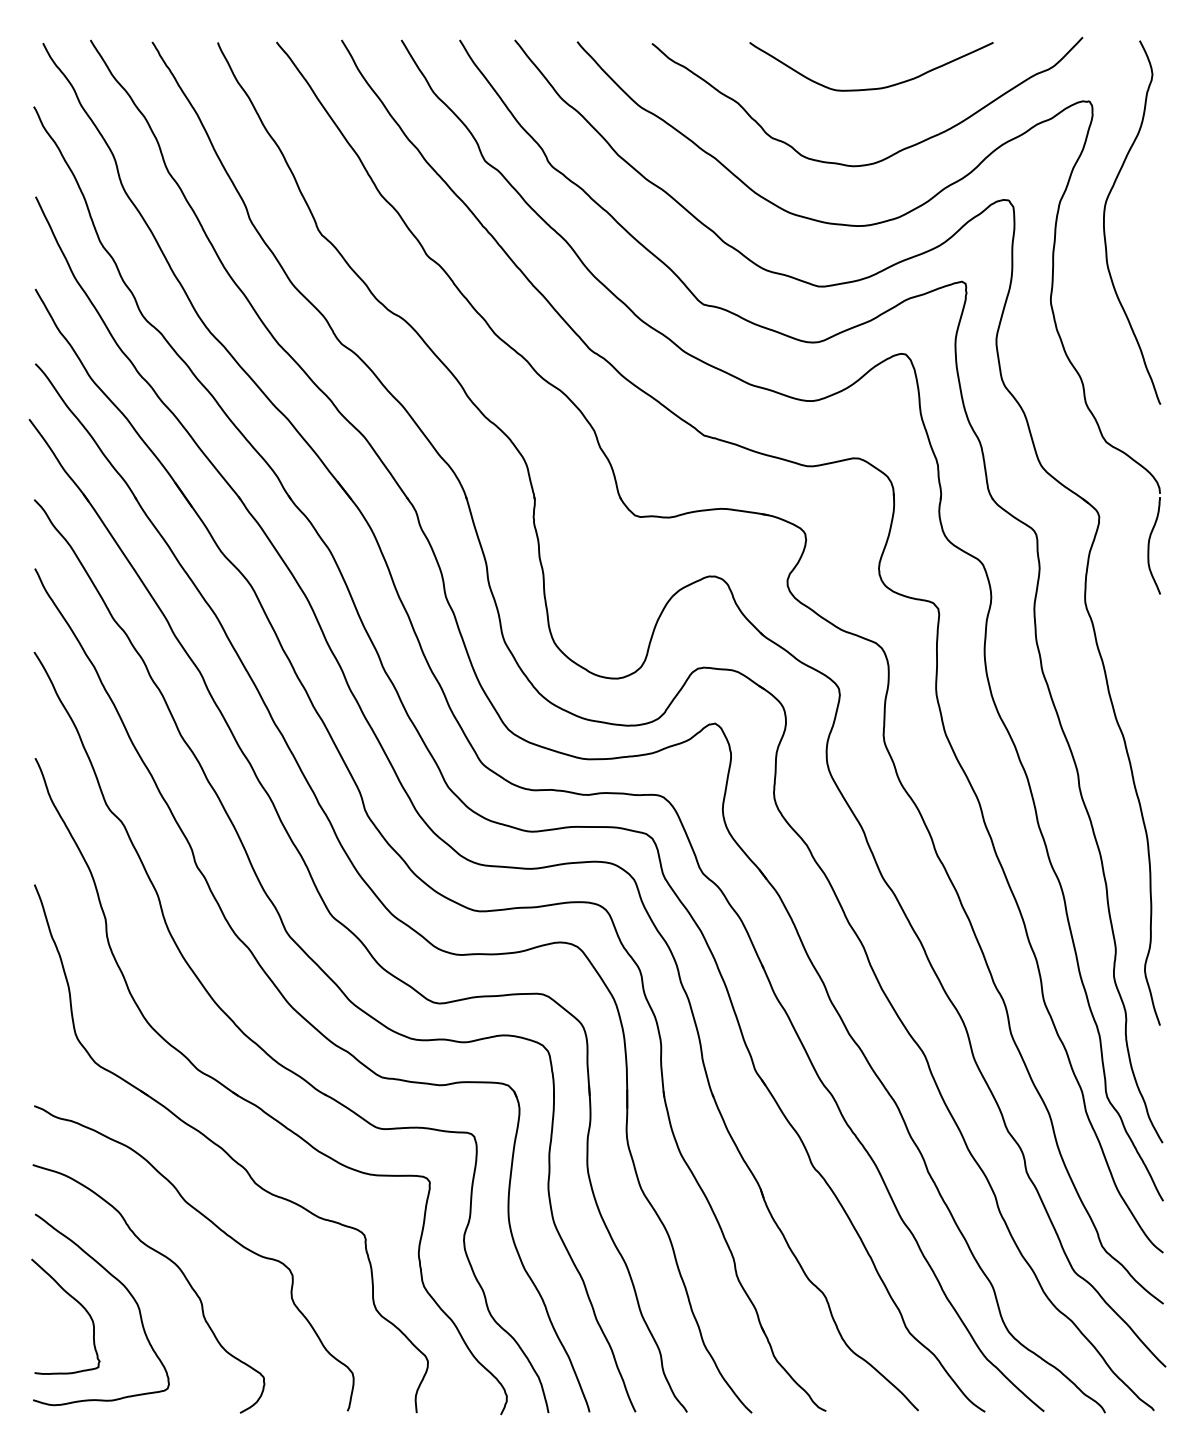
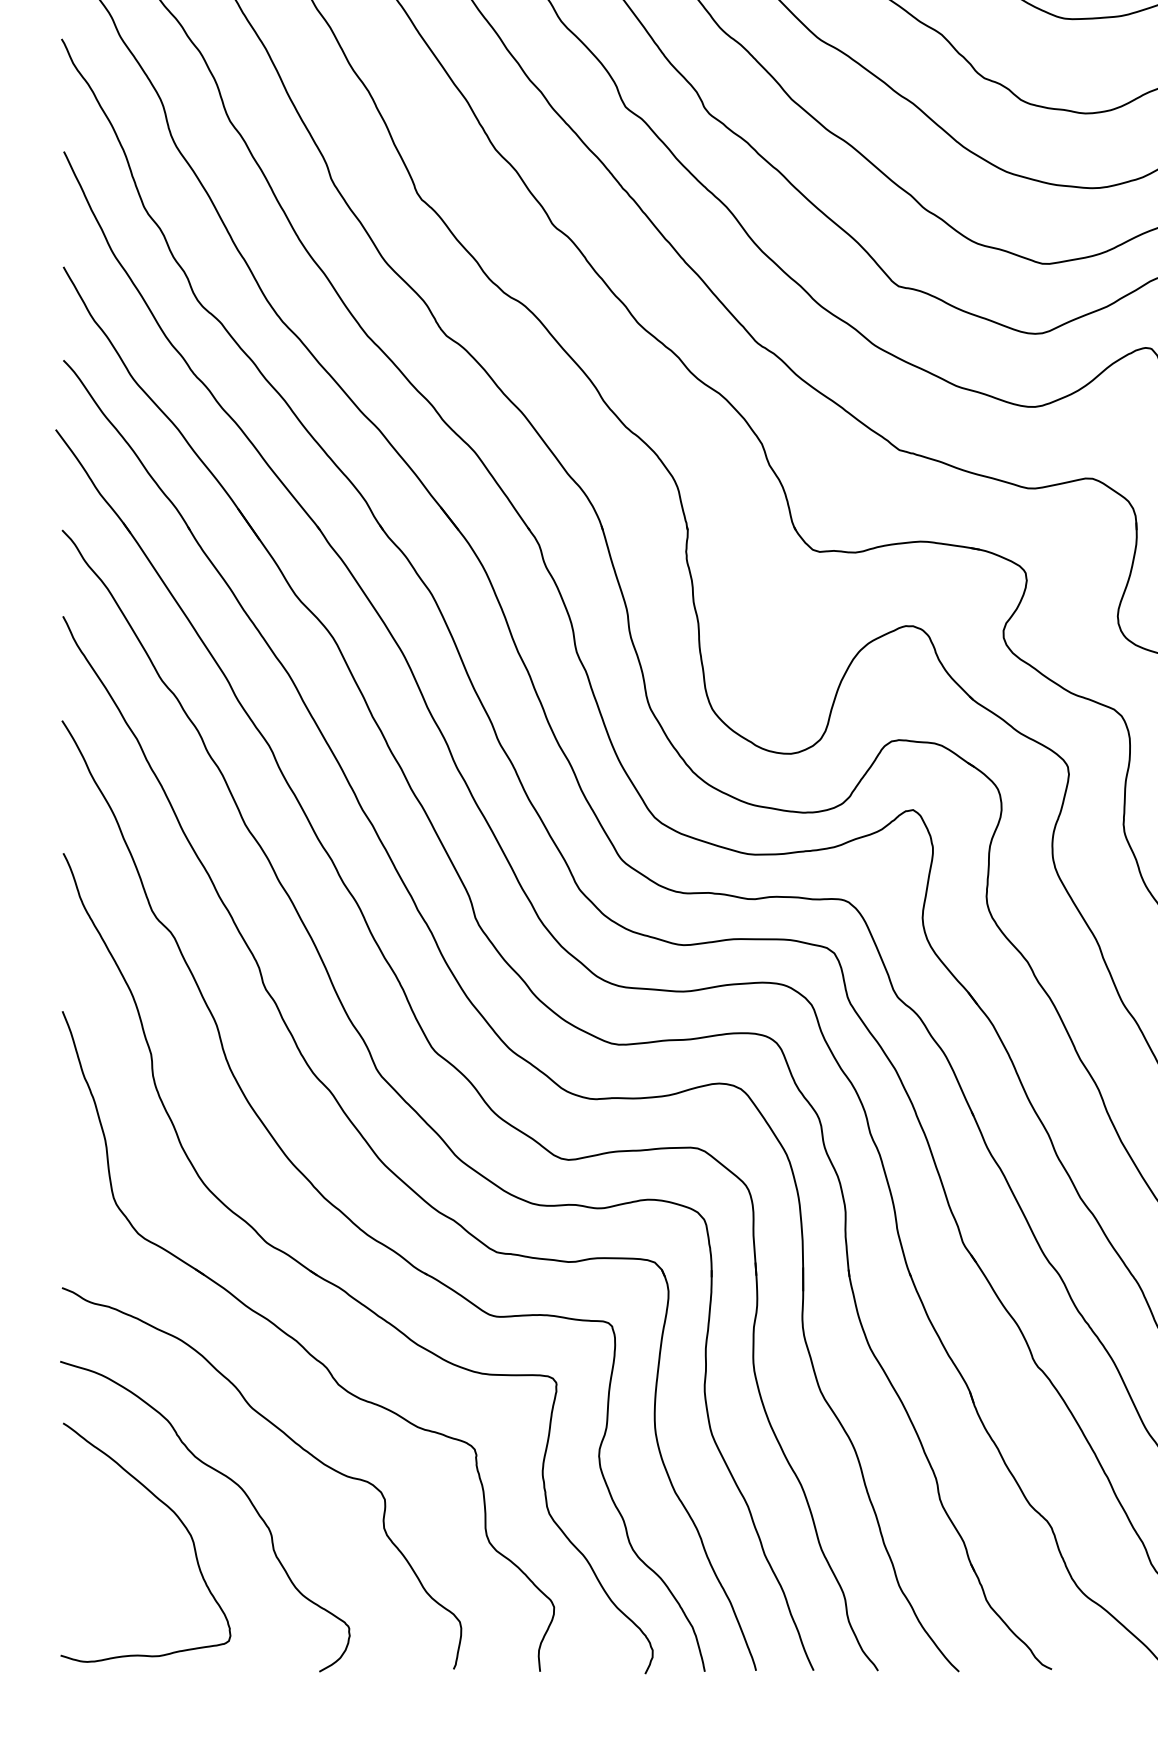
curve: (74, 1300) -> (112, 1531), removed

